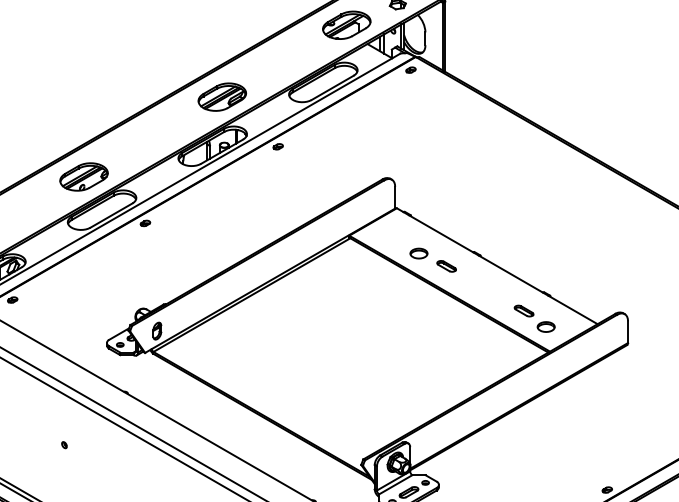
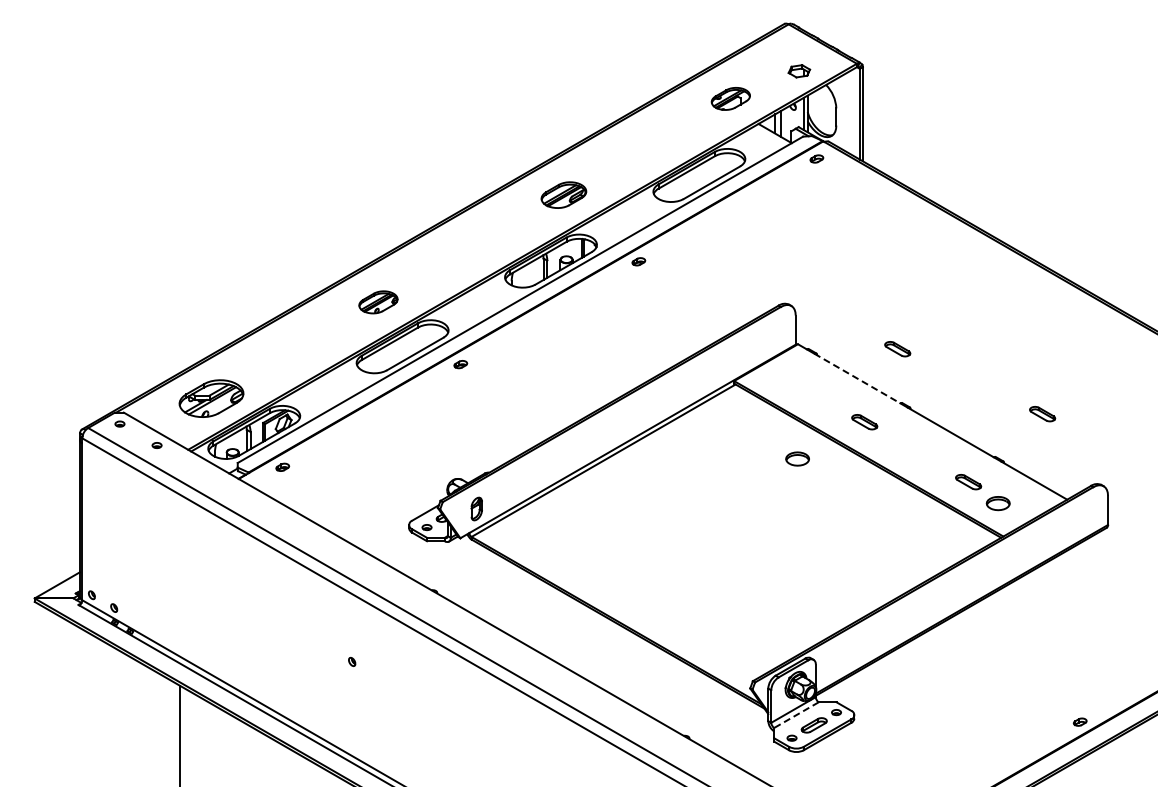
part: (346, 25) -> (730, 98), size x0.6
part: (222, 96) -> (563, 194), size x0.7
part: (84, 177) -> (378, 302), size x0.6
part: (471, 212) -> (897, 349), added
line: (441, 233) -> (857, 378), solid -> dashed
part: (418, 253) -> (797, 458), moved
part: (579, 260) -> (1042, 414), added
line: (395, 485) -> (796, 715), solid -> dashed

